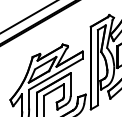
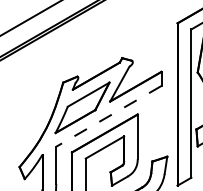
line: (55, 74) -> (107, 116), solid -> dashed

